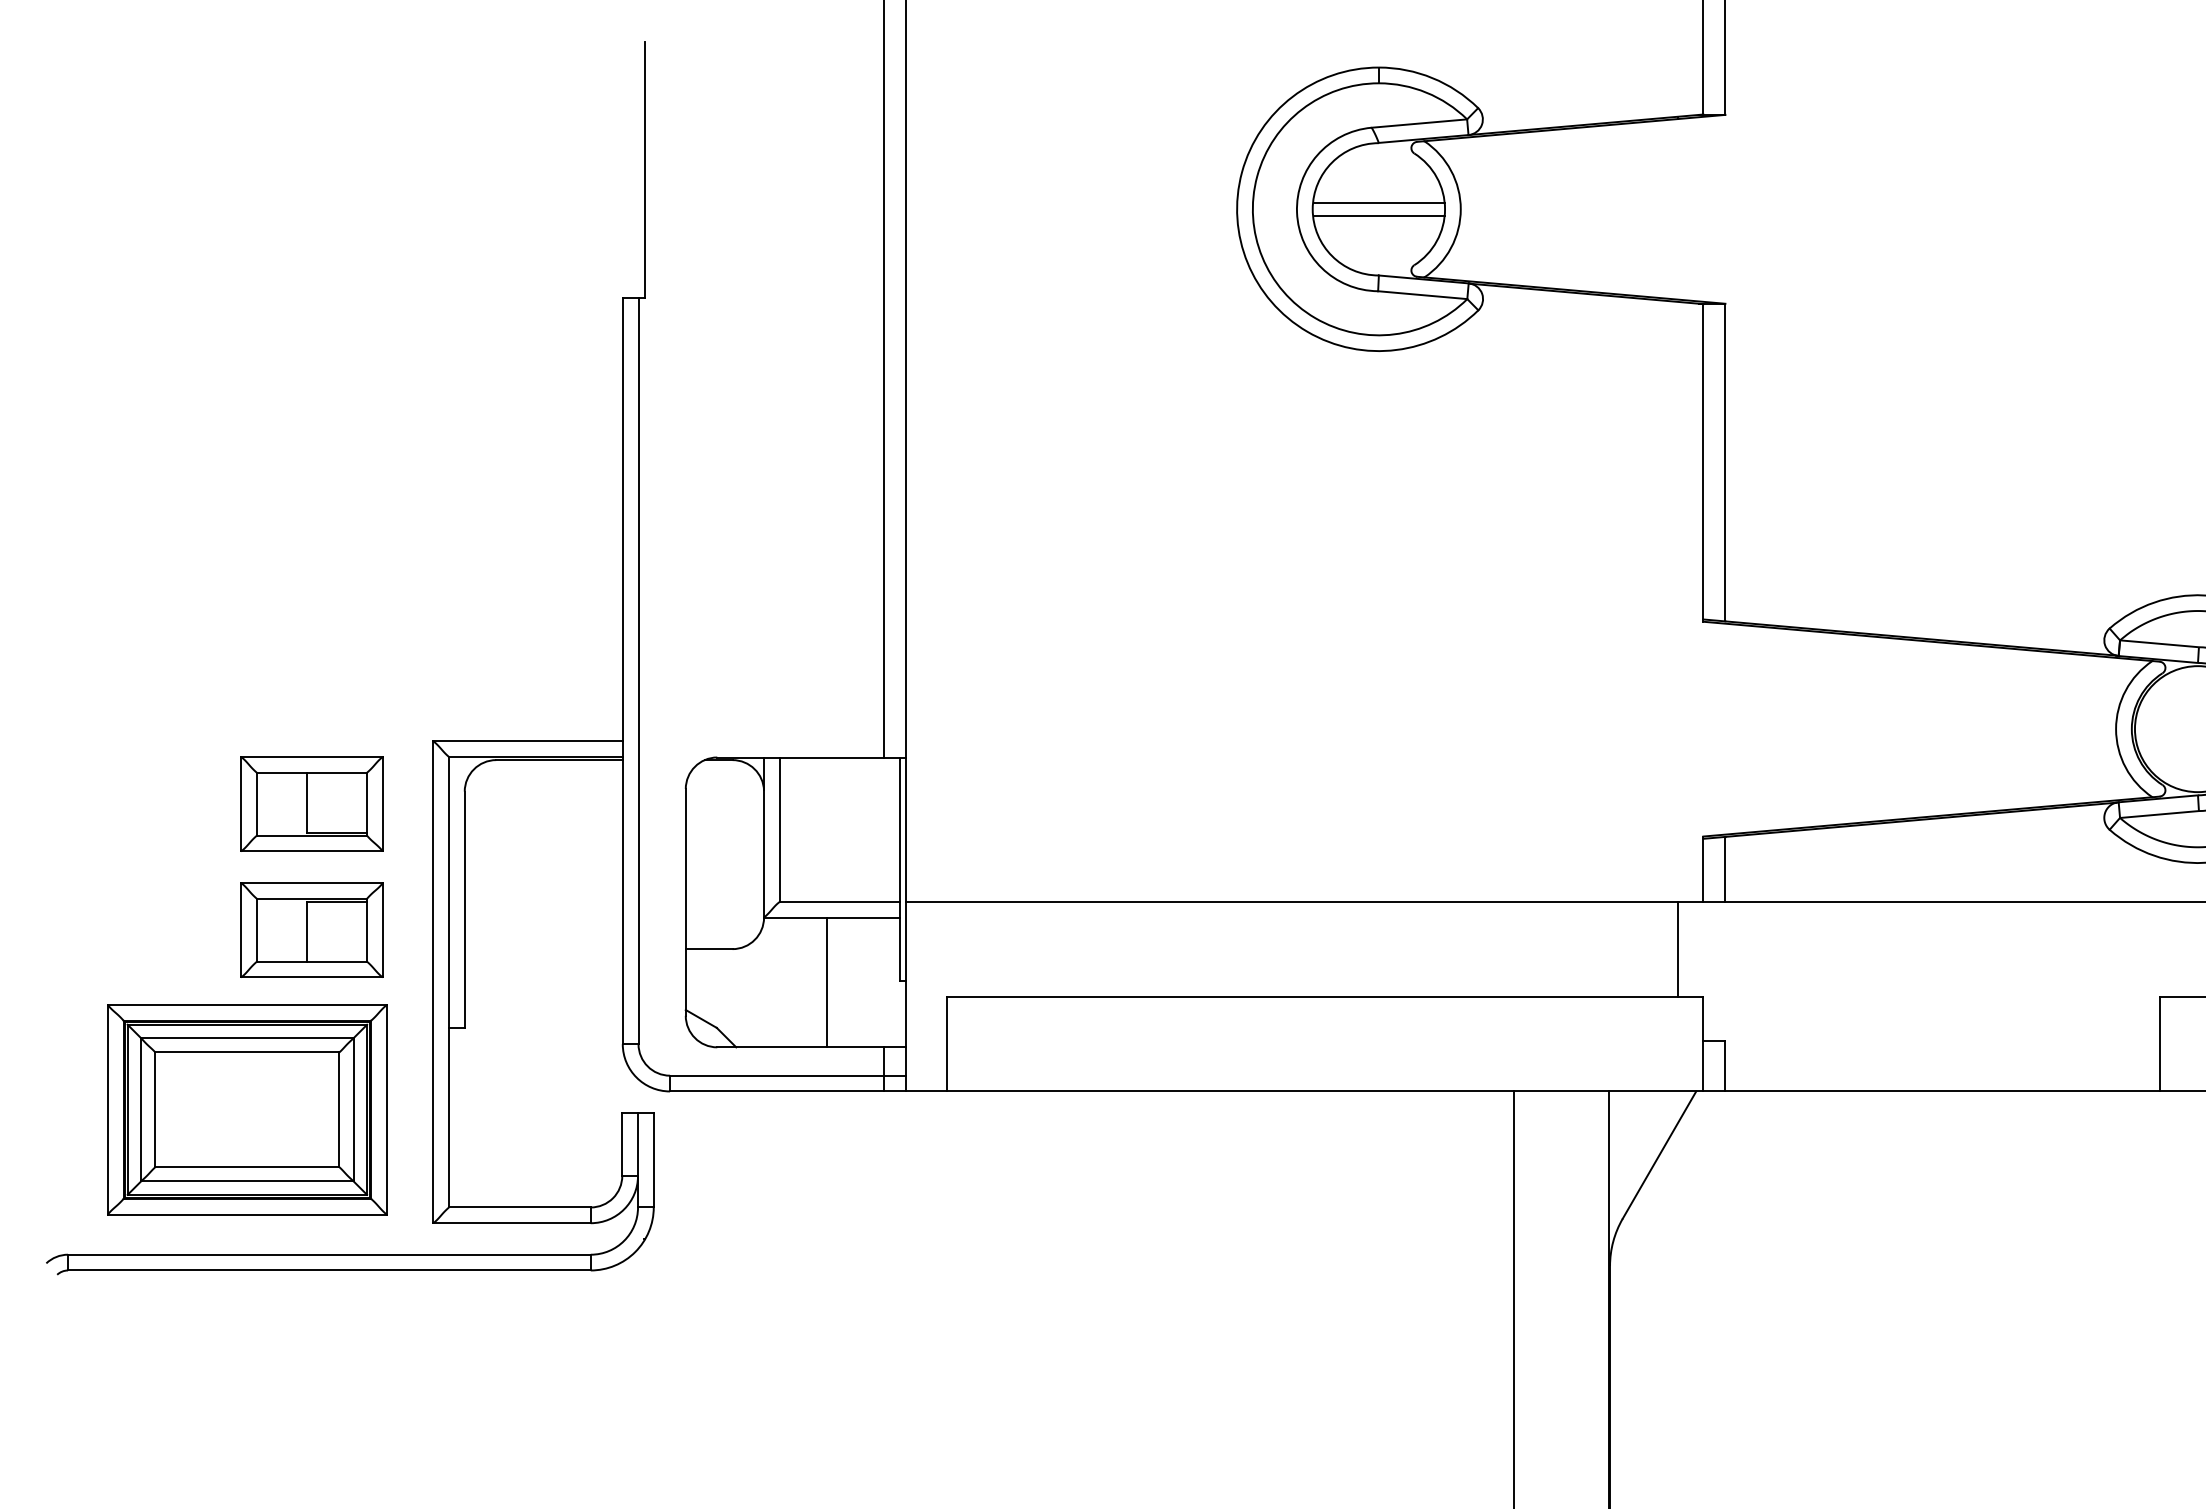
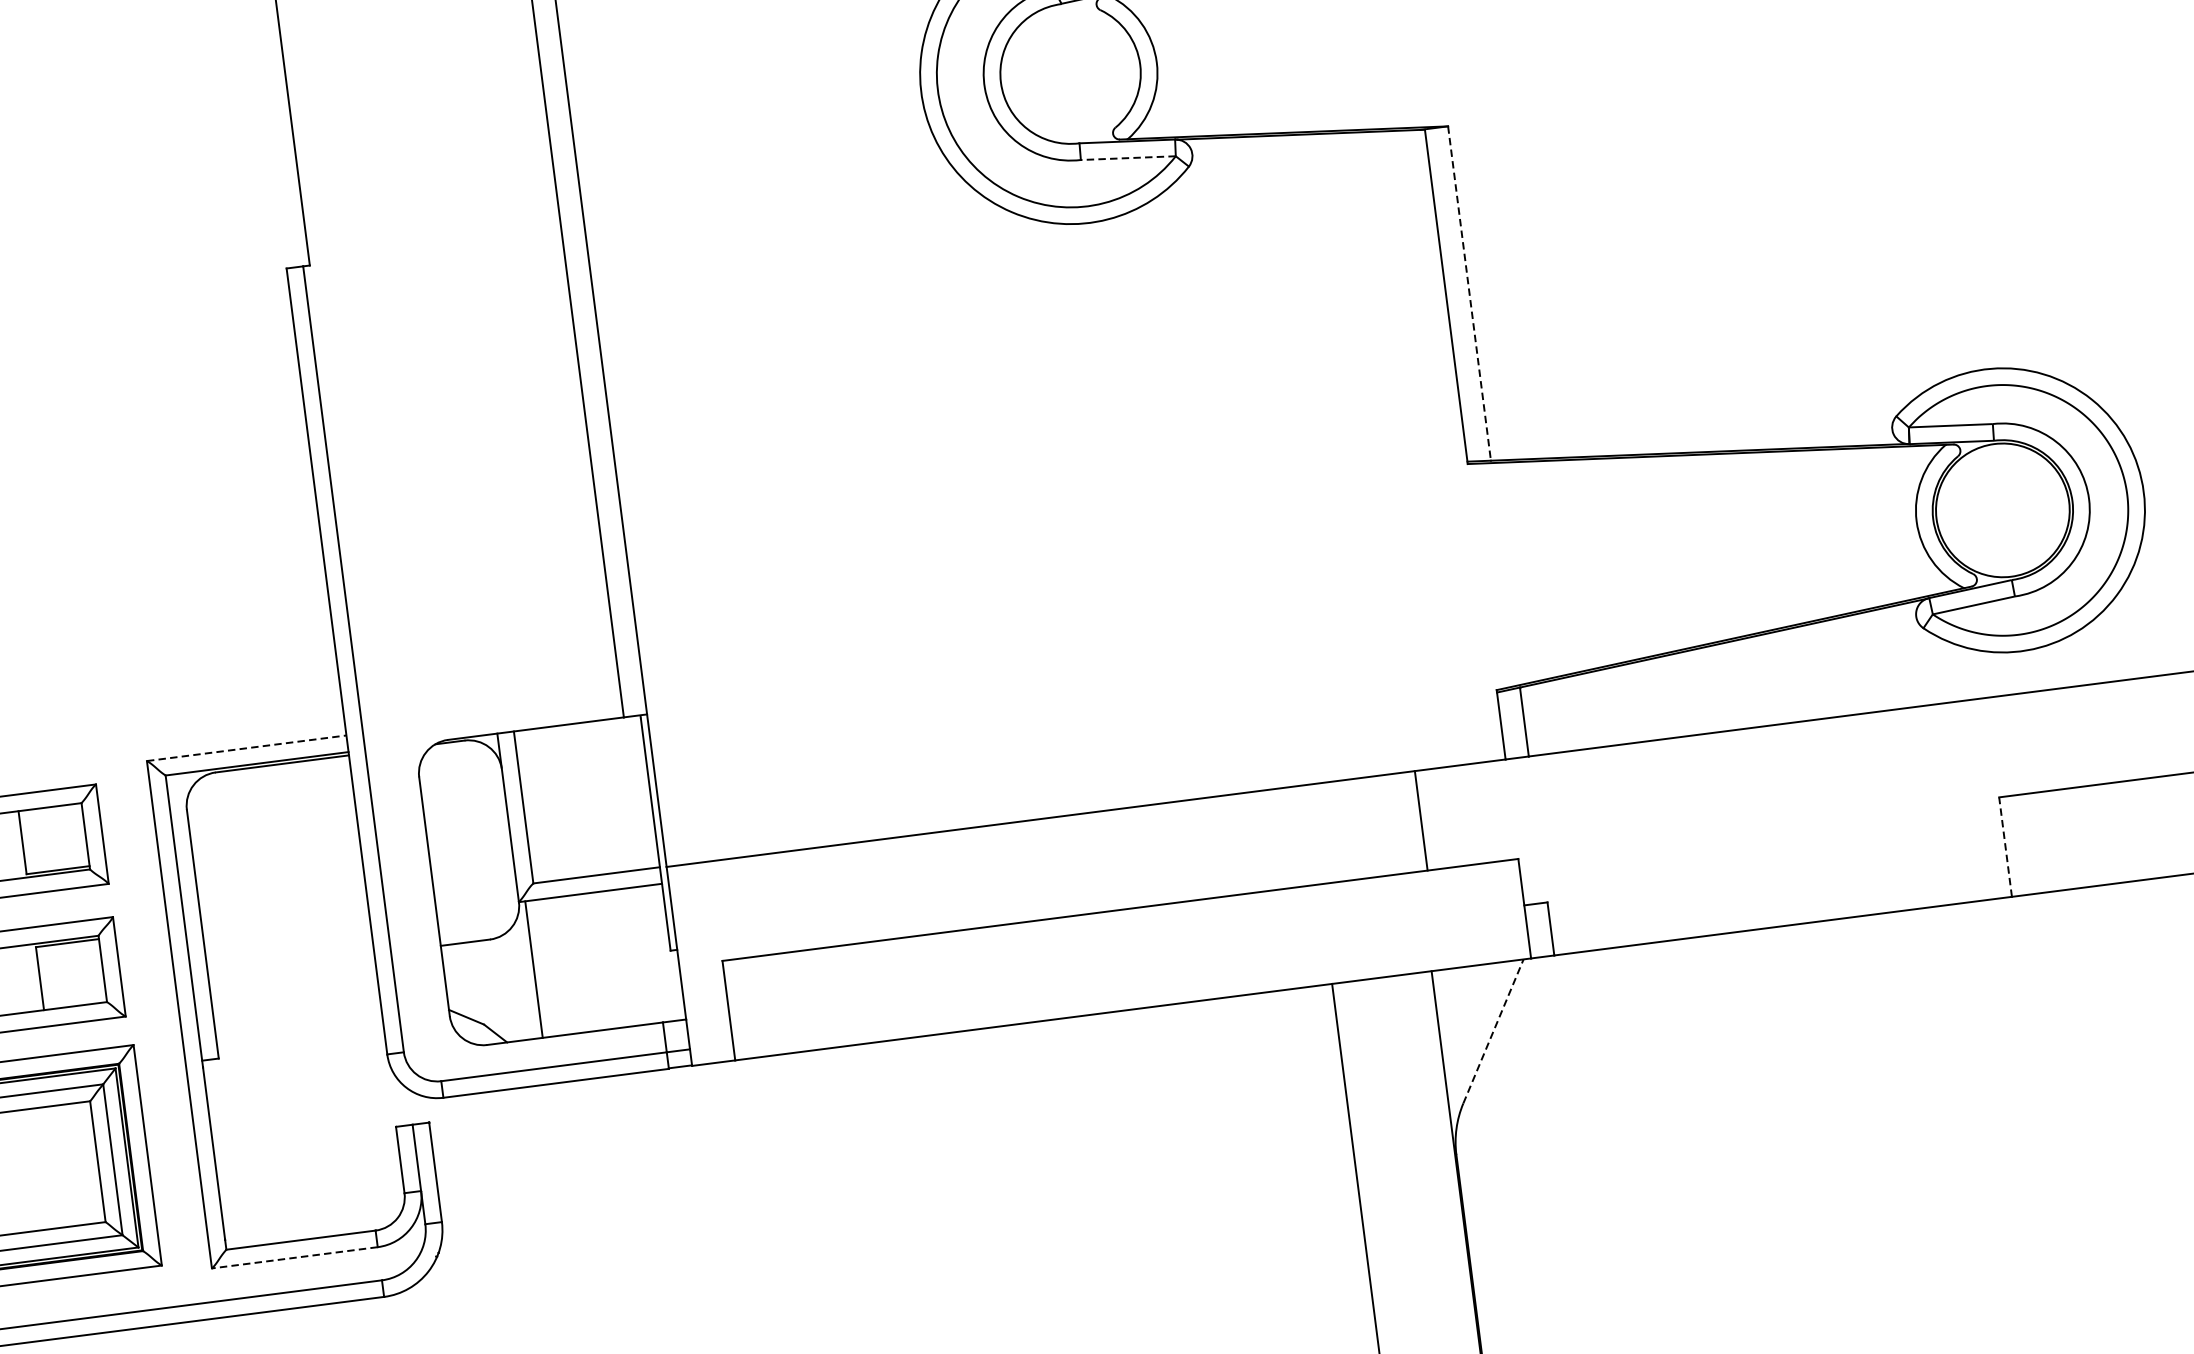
line: (1378, 203) -> (1069, 67), removed
line: (1378, 215) -> (1071, 80), removed
line: (1422, 295) -> (1128, 158), solid -> dashed
line: (1725, 462) -> (1469, 293), solid -> dashed
line: (528, 741) -> (247, 748), solid -> dashed
line: (1678, 949) -> (1421, 820), moved
line: (827, 982) -> (534, 969), moved
line: (2160, 1043) -> (2005, 846), solid -> dashed
line: (1659, 1155) -> (1493, 1031), solid -> dashed
line: (512, 1223) -> (295, 1258), solid -> dashed

